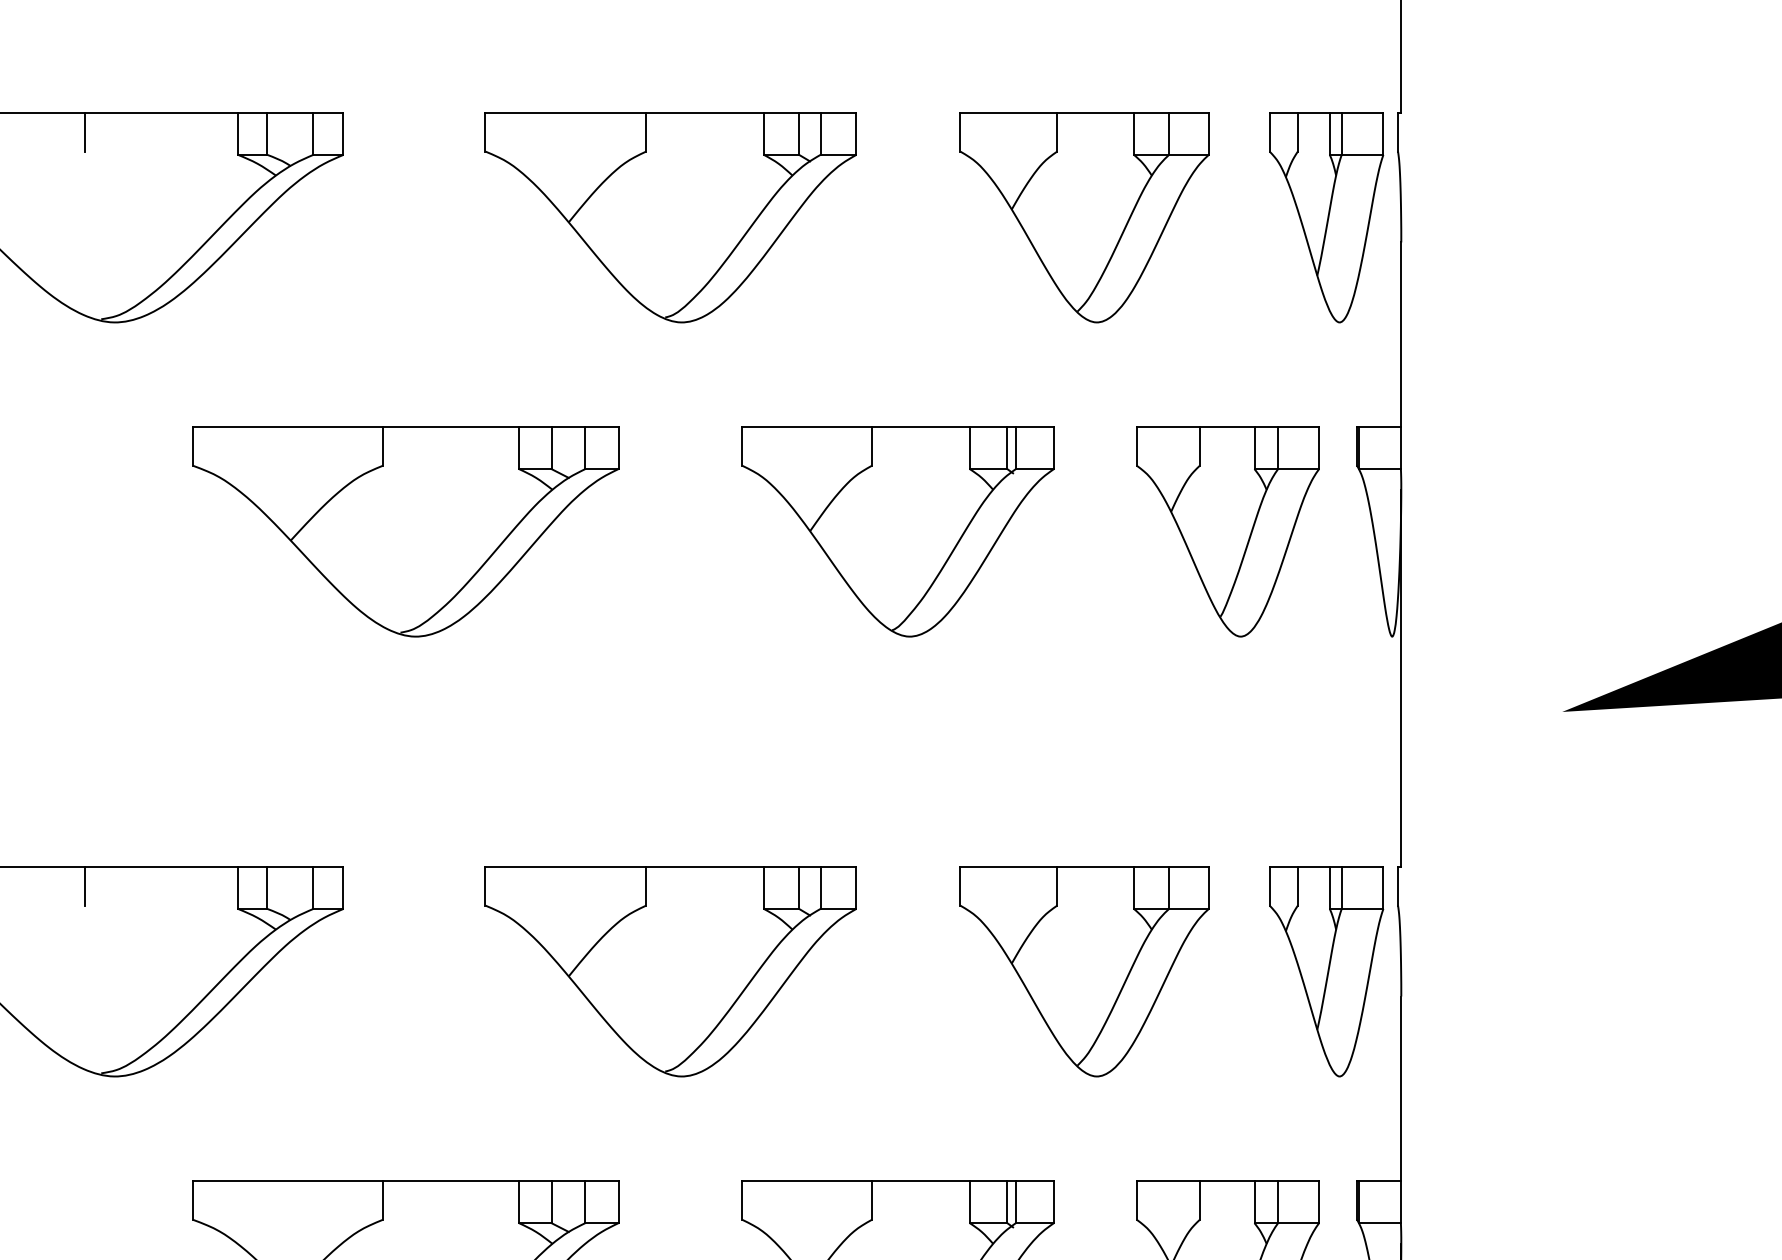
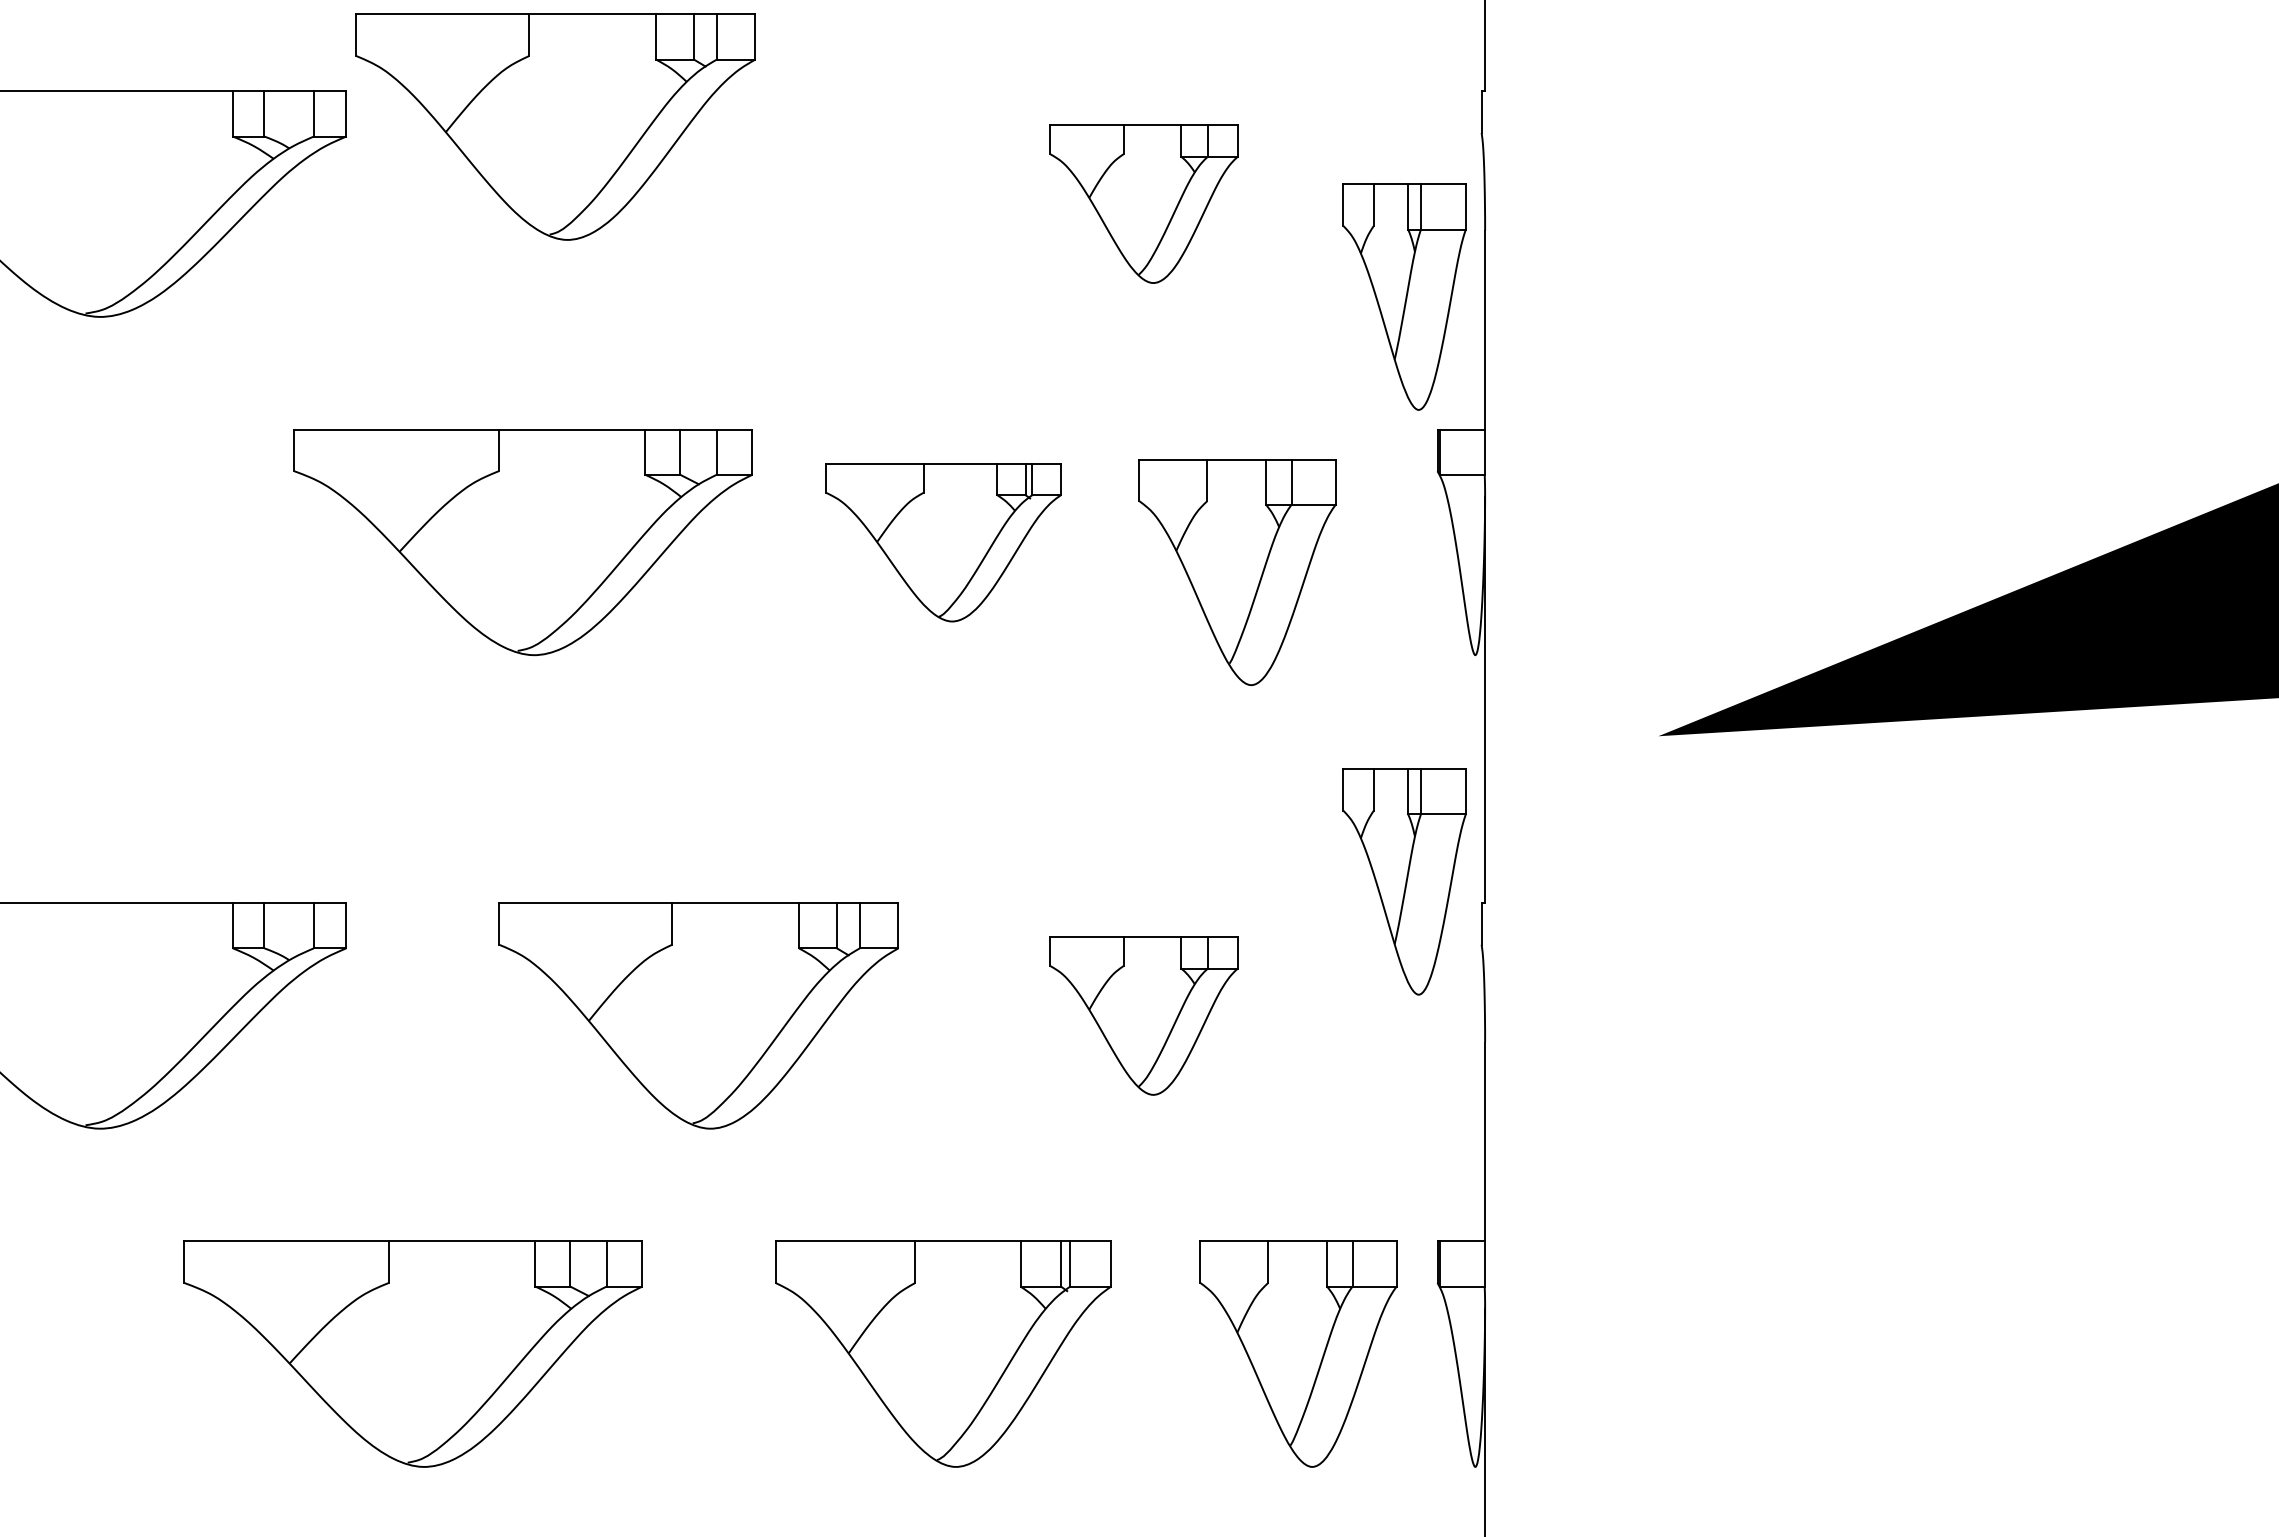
line: (85, 131) -> (68, 111), removed
part: (670, 217) -> (555, 126), moved
part: (1083, 217) -> (1143, 203), size x0.7
part: (1326, 217) -> (1404, 296), moved
part: (404, 531) -> (522, 542), moved
part: (898, 531) -> (943, 542), size x0.7
part: (1227, 531) -> (1237, 572), moved
line: (85, 885) -> (68, 923), removed
part: (1083, 971) -> (1143, 1015), size x0.7
part: (1326, 971) -> (1404, 881), moved

